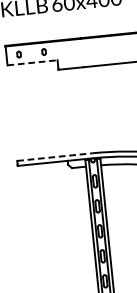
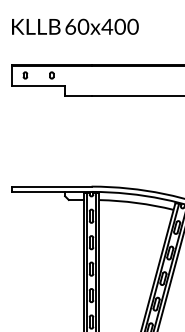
line: (33, 62) -> (39, 85), dashed -> solid
line: (54, 157) -> (51, 186), dashed -> solid

